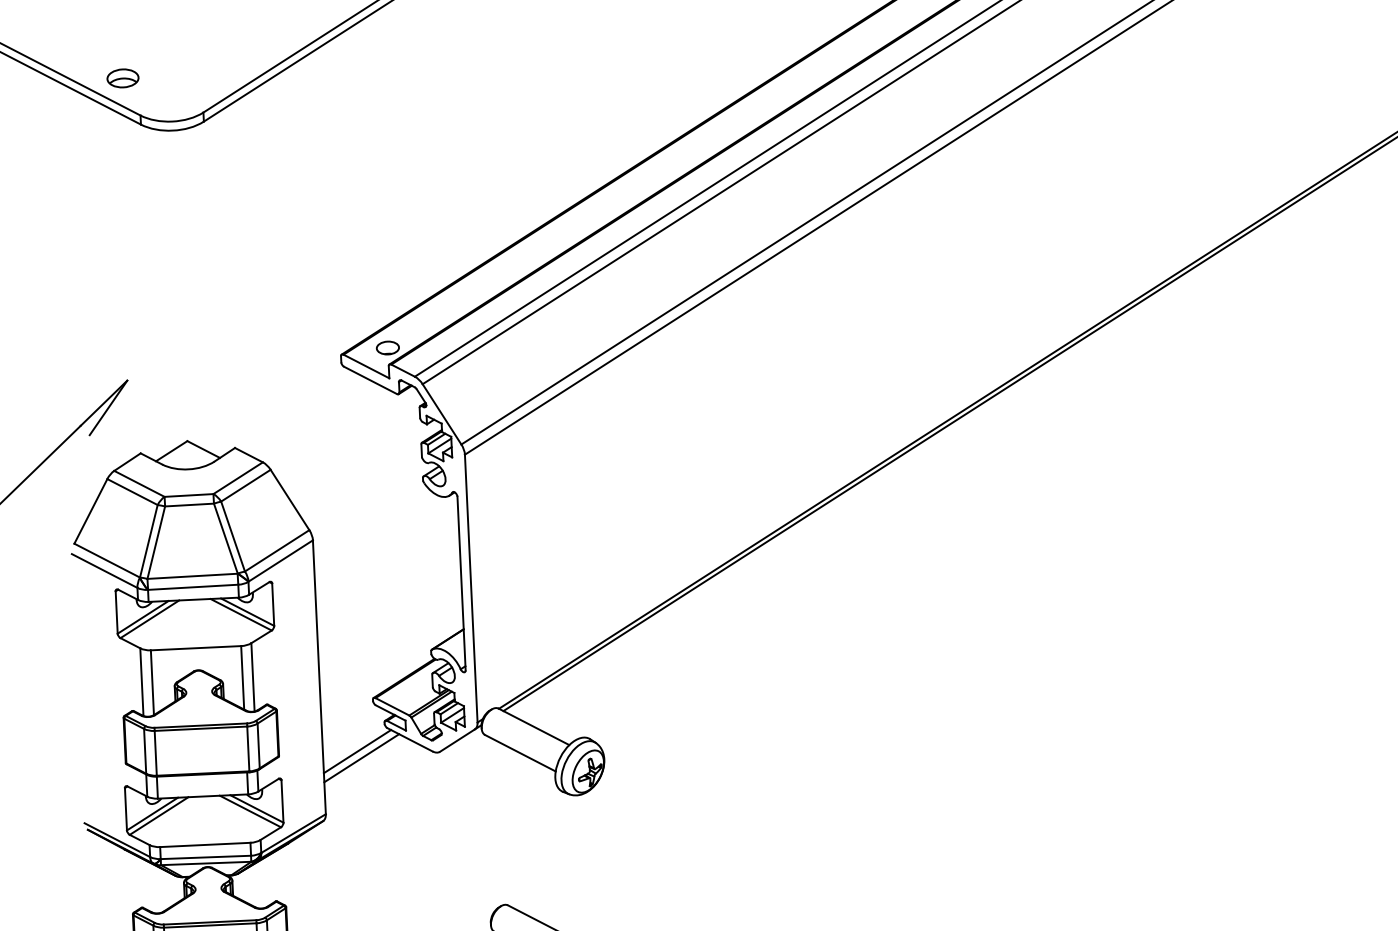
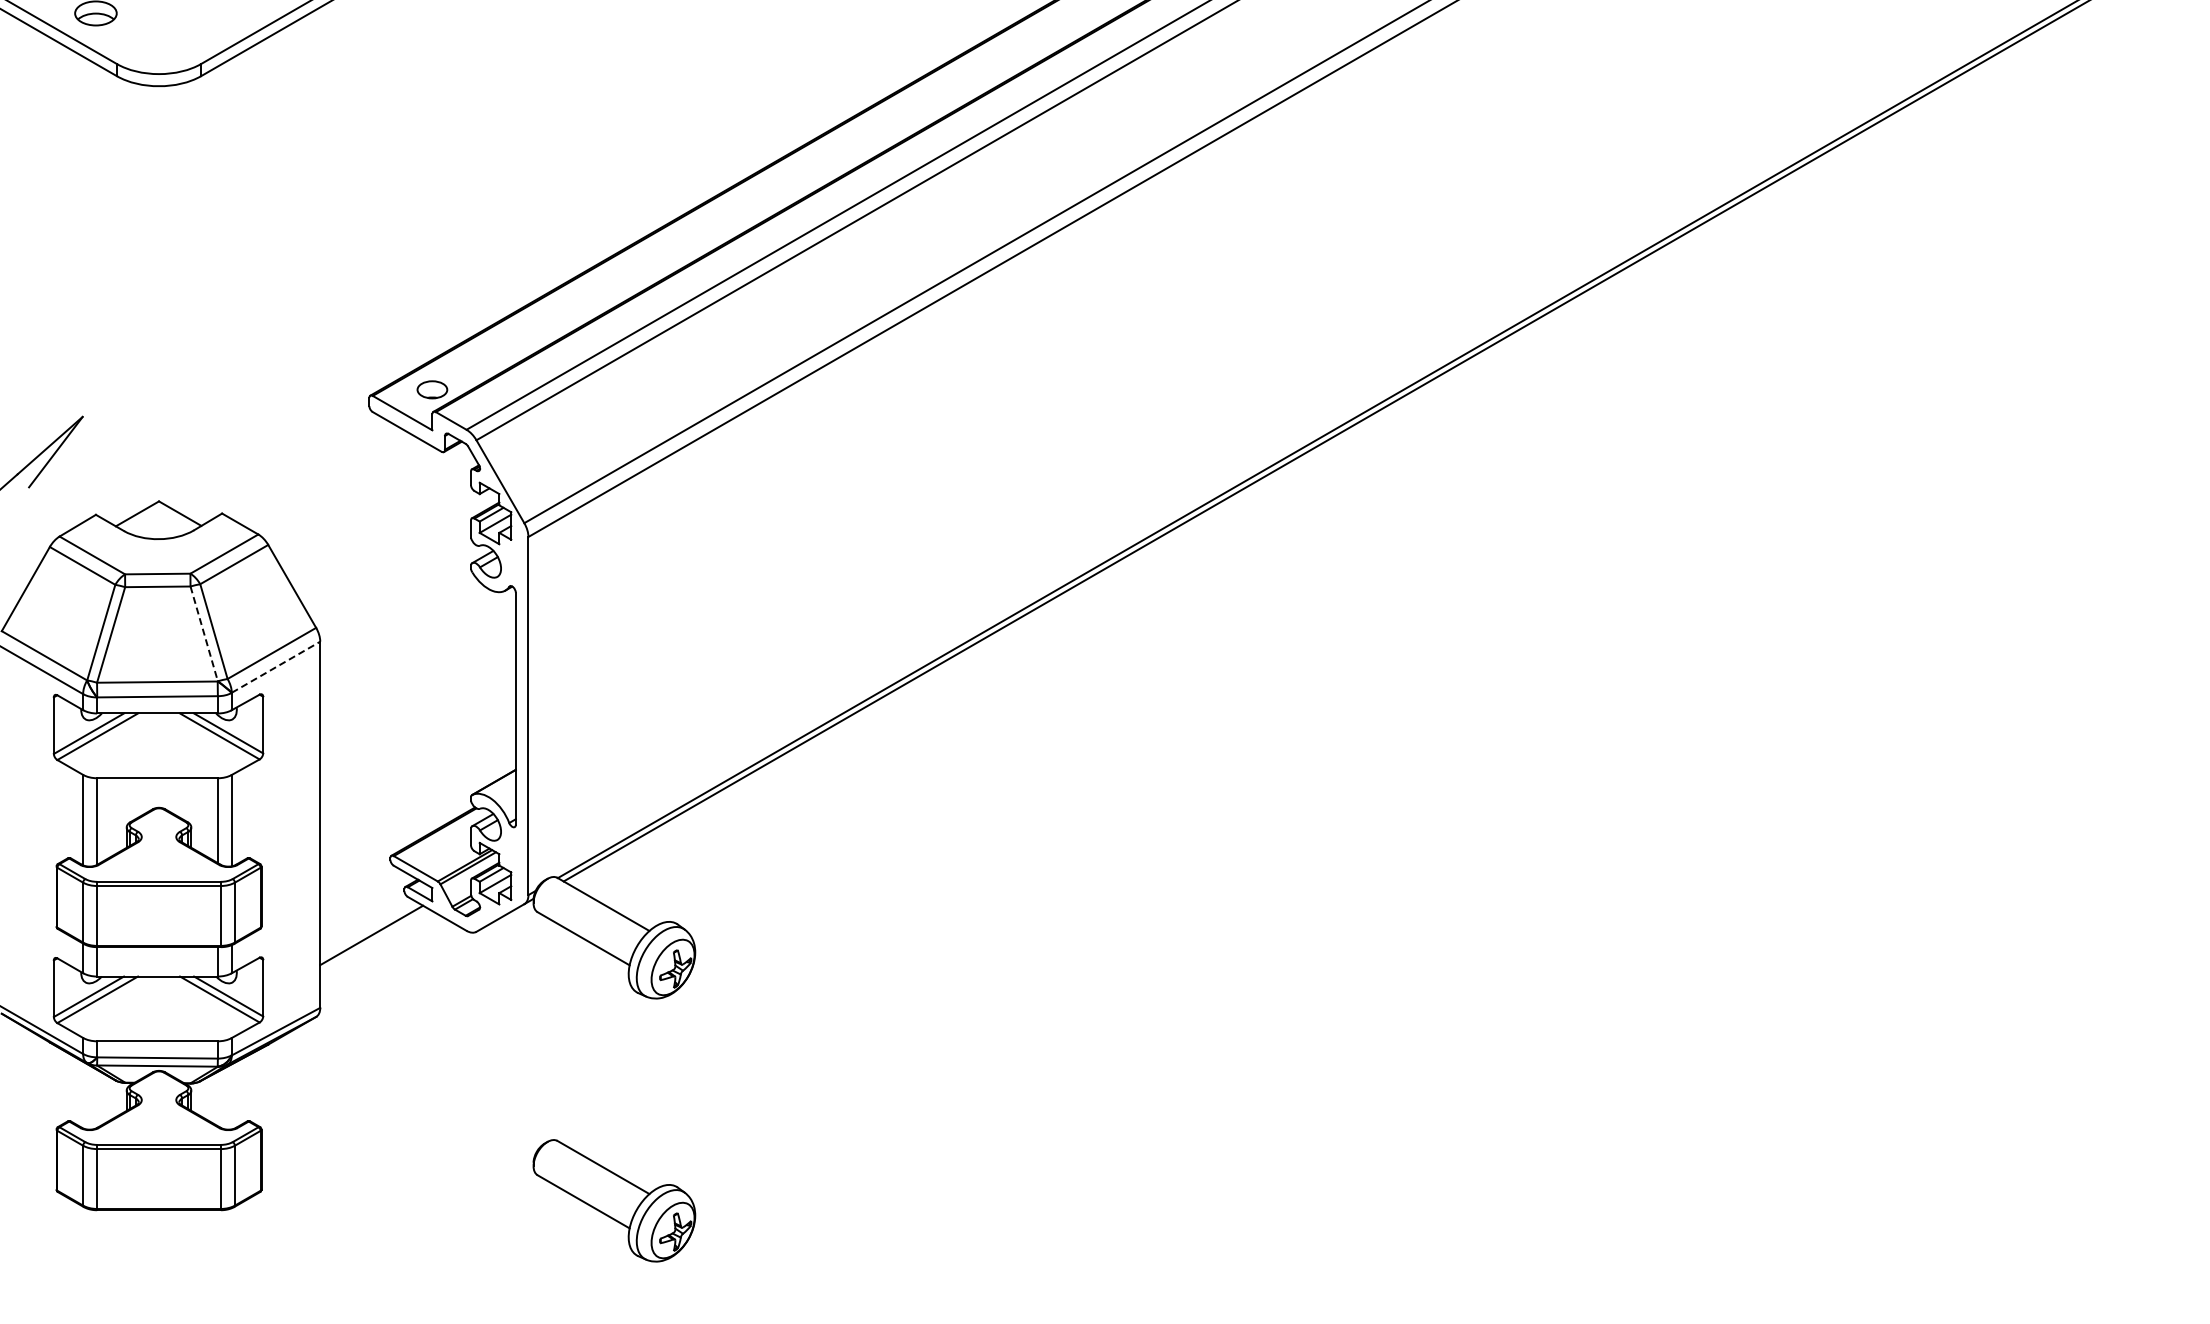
line: (226, 539) -> (204, 634), solid -> dashed
line: (281, 560) -> (276, 666), solid -> dashed
line: (357, 751) -> (366, 926), removed

